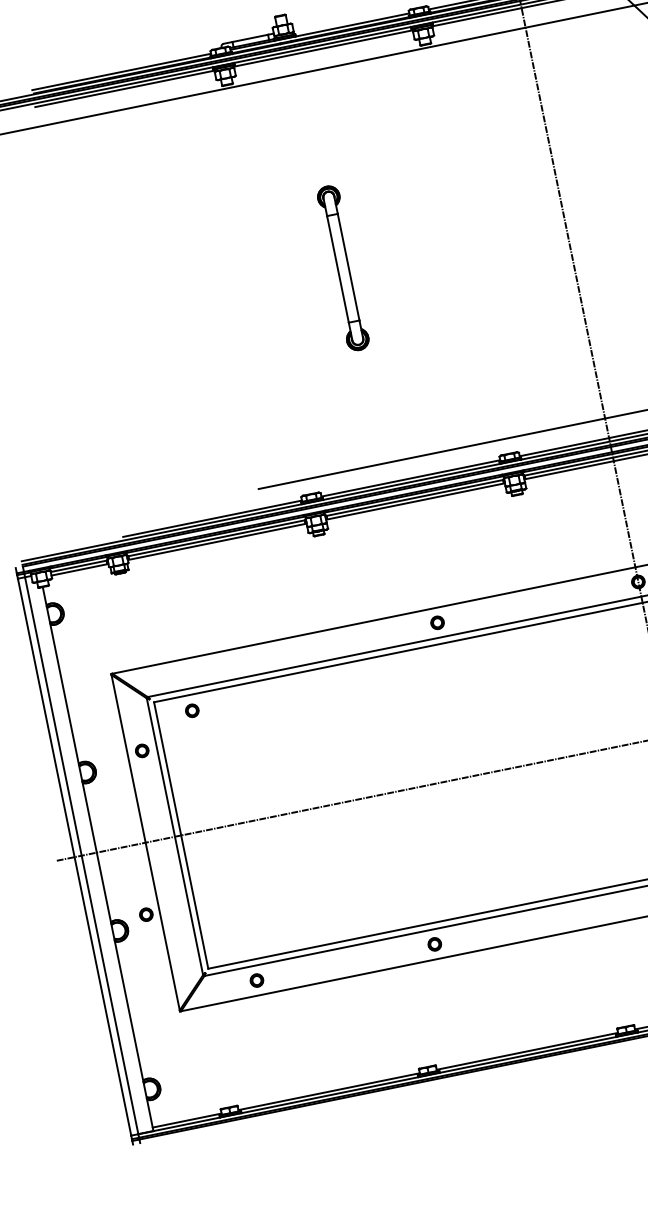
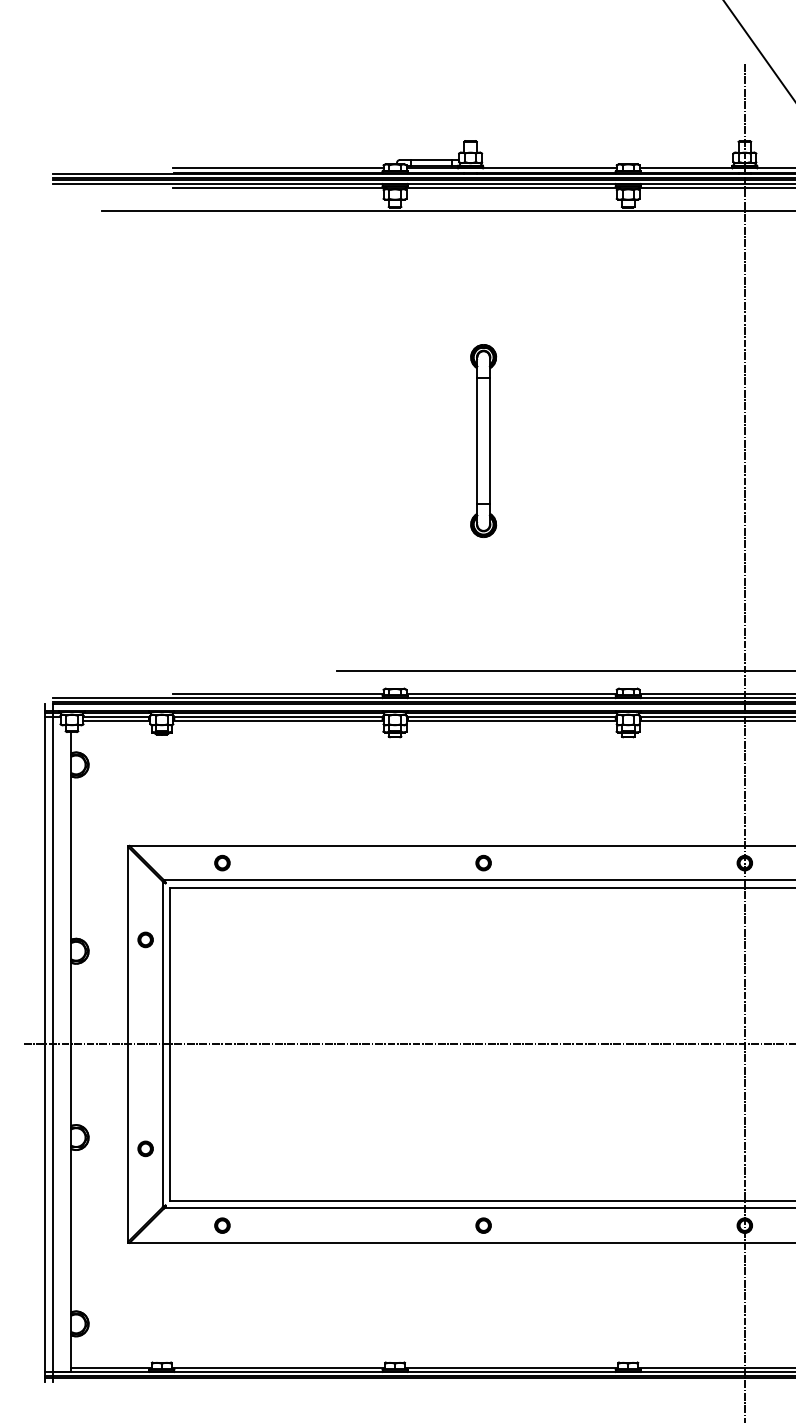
part: (437, 622) -> (483, 862), moved
part: (192, 710) -> (222, 862), moved
part: (146, 914) -> (145, 1148), moved
part: (434, 944) -> (483, 1225), moved

